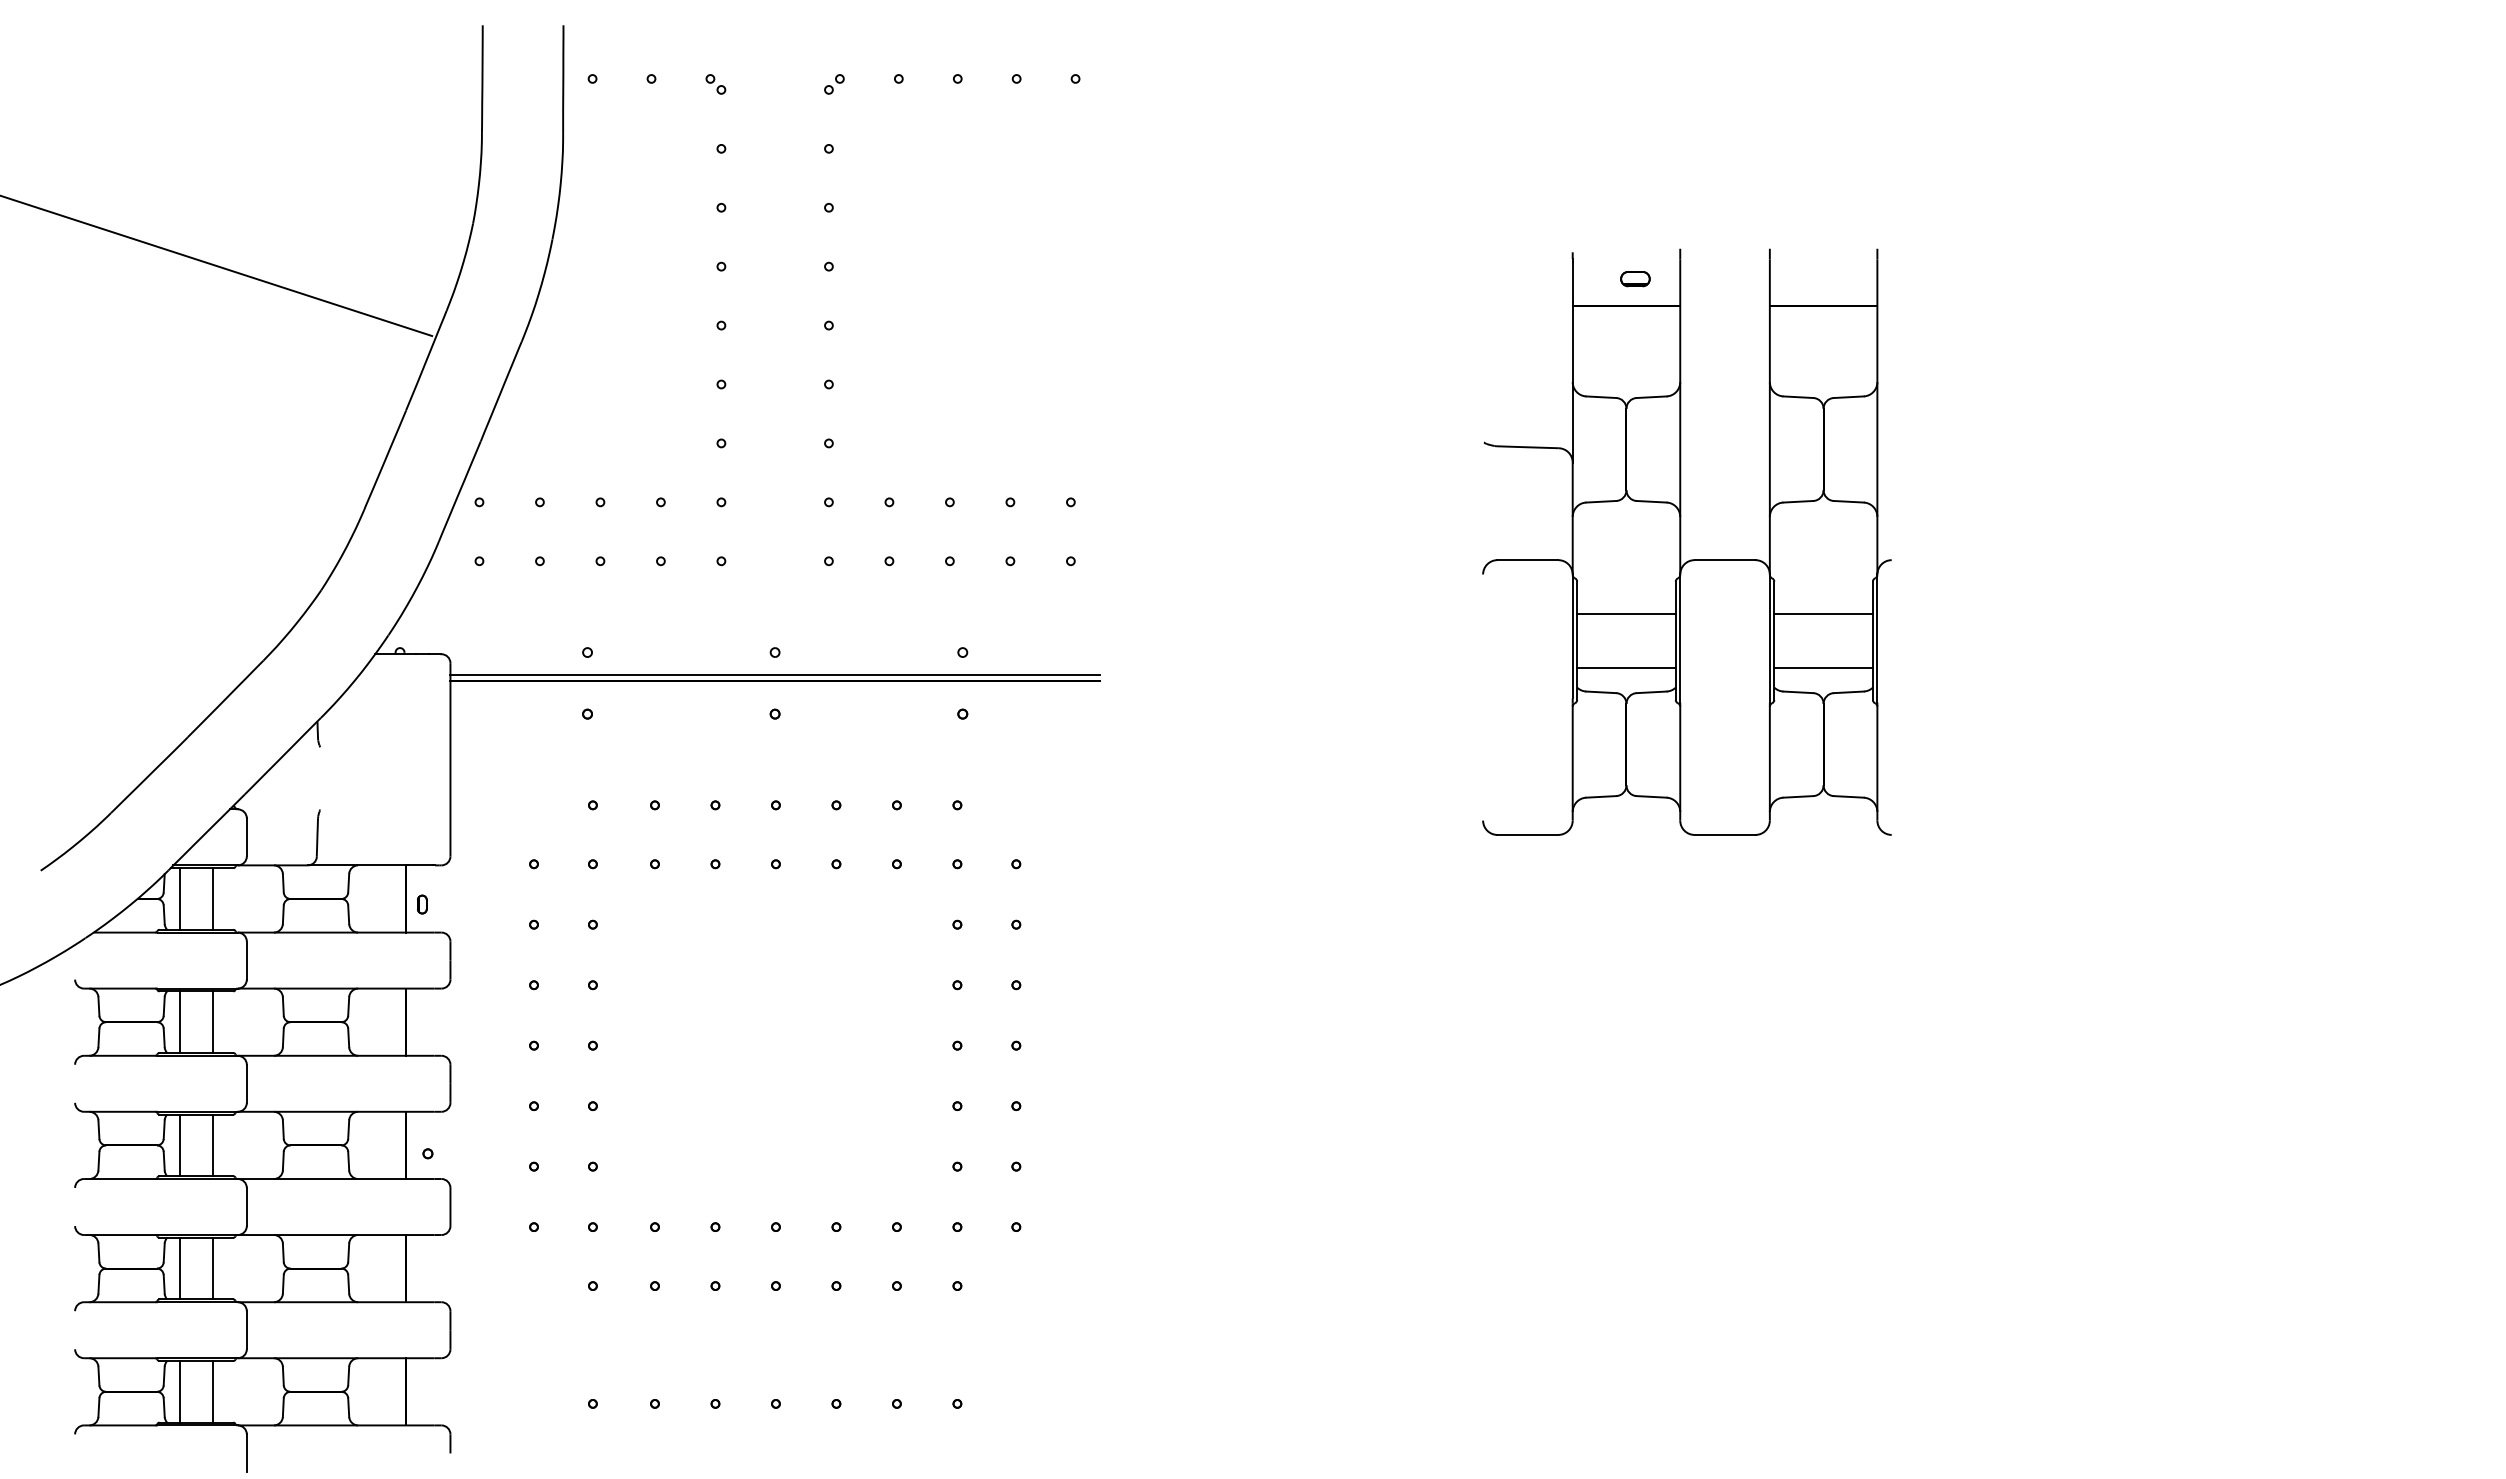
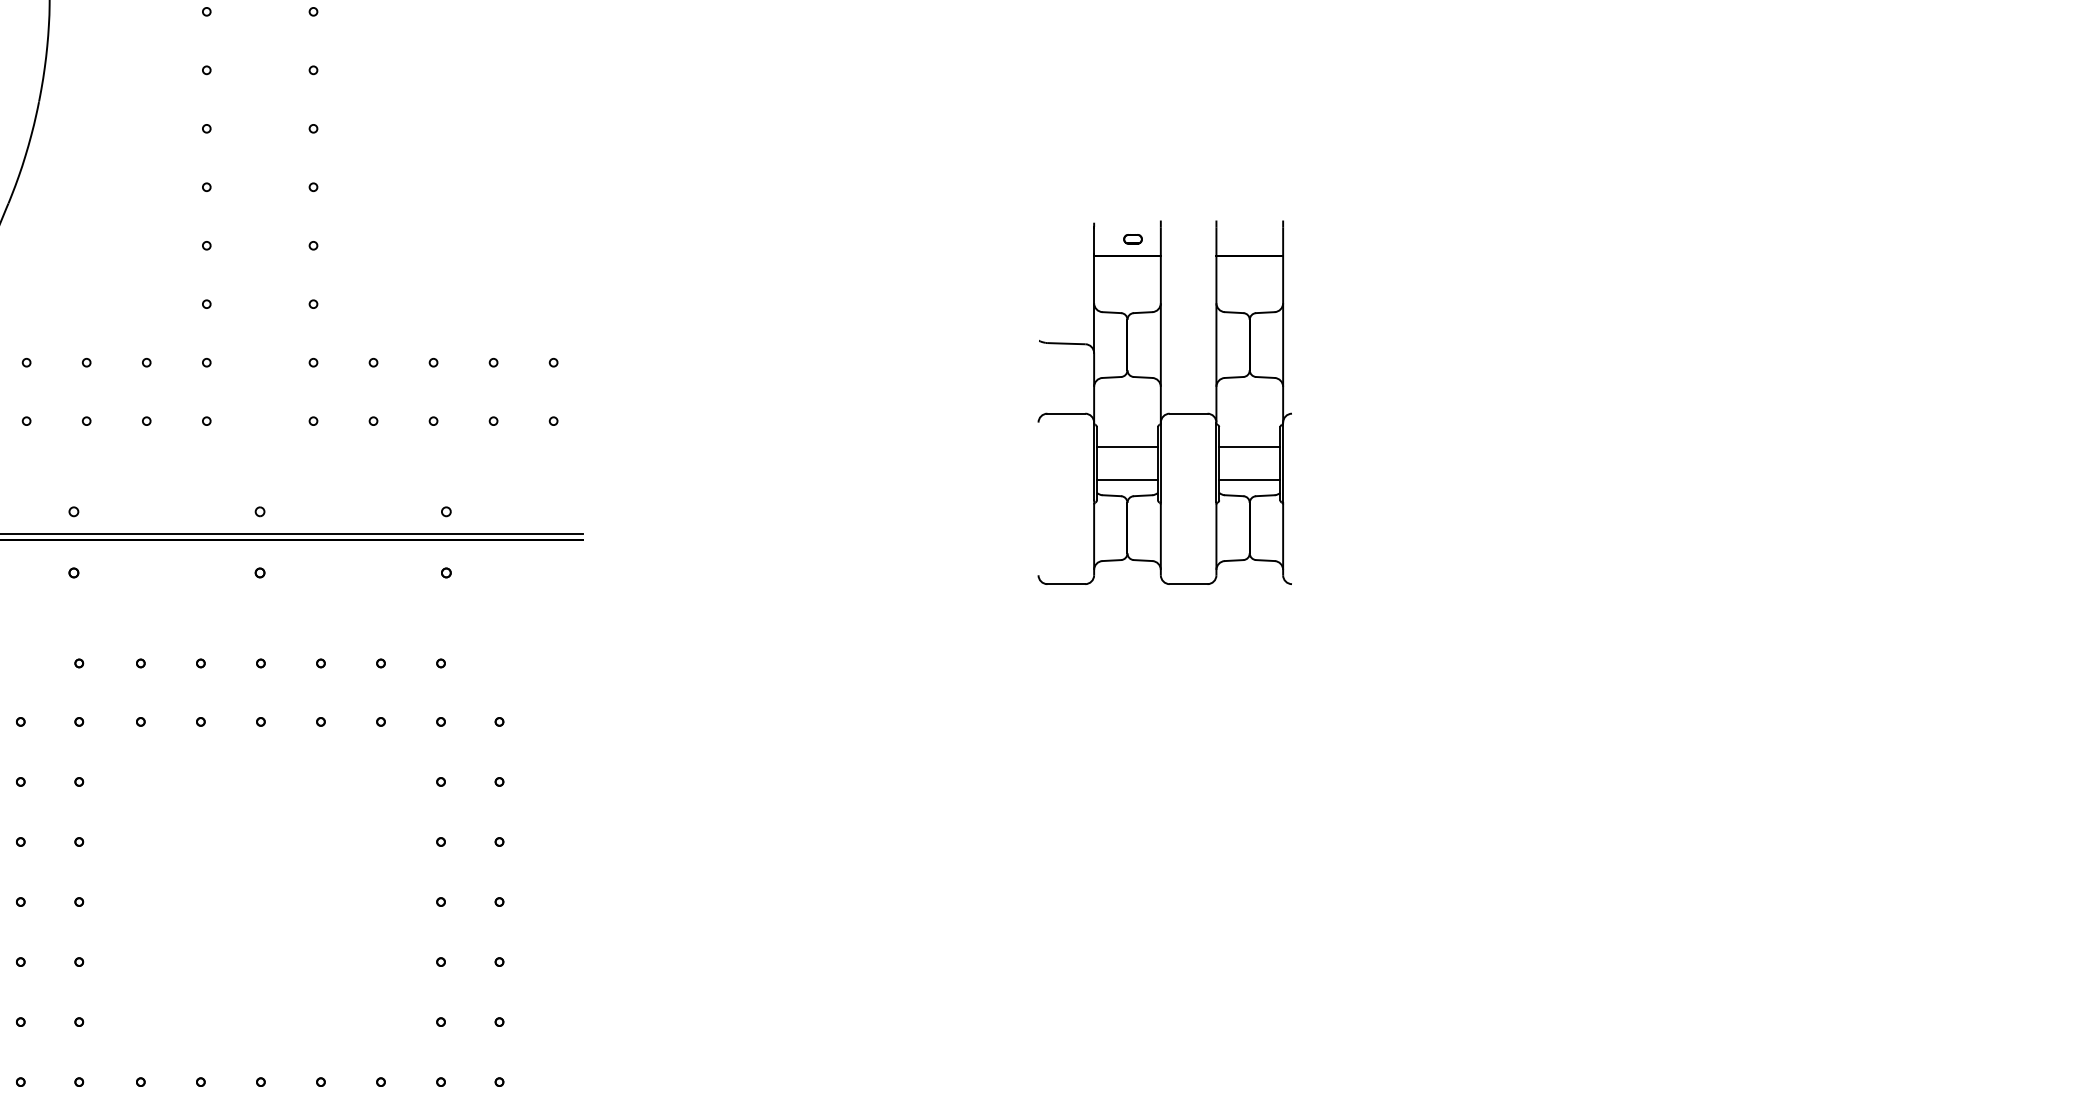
part: (1686, 542) -> (1164, 402), size x0.62

